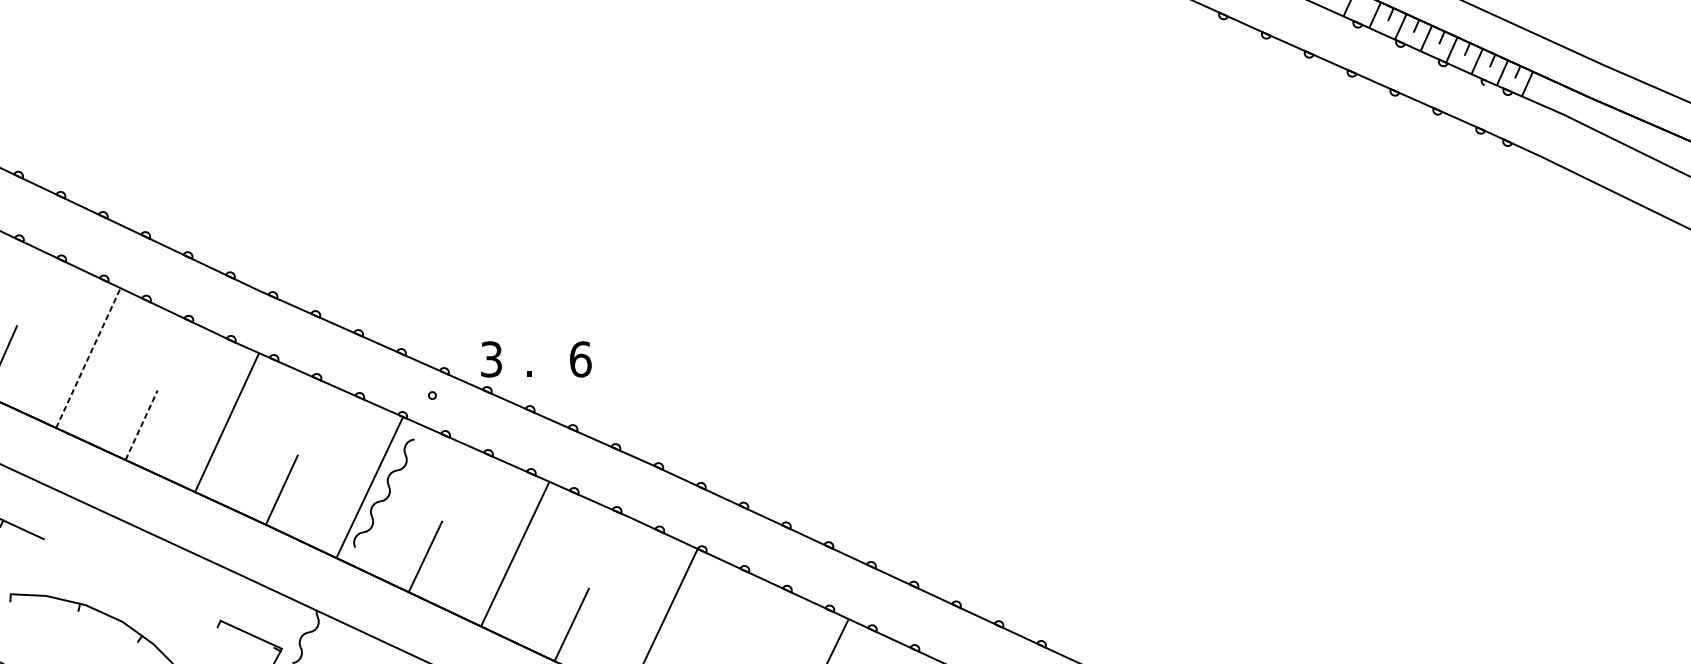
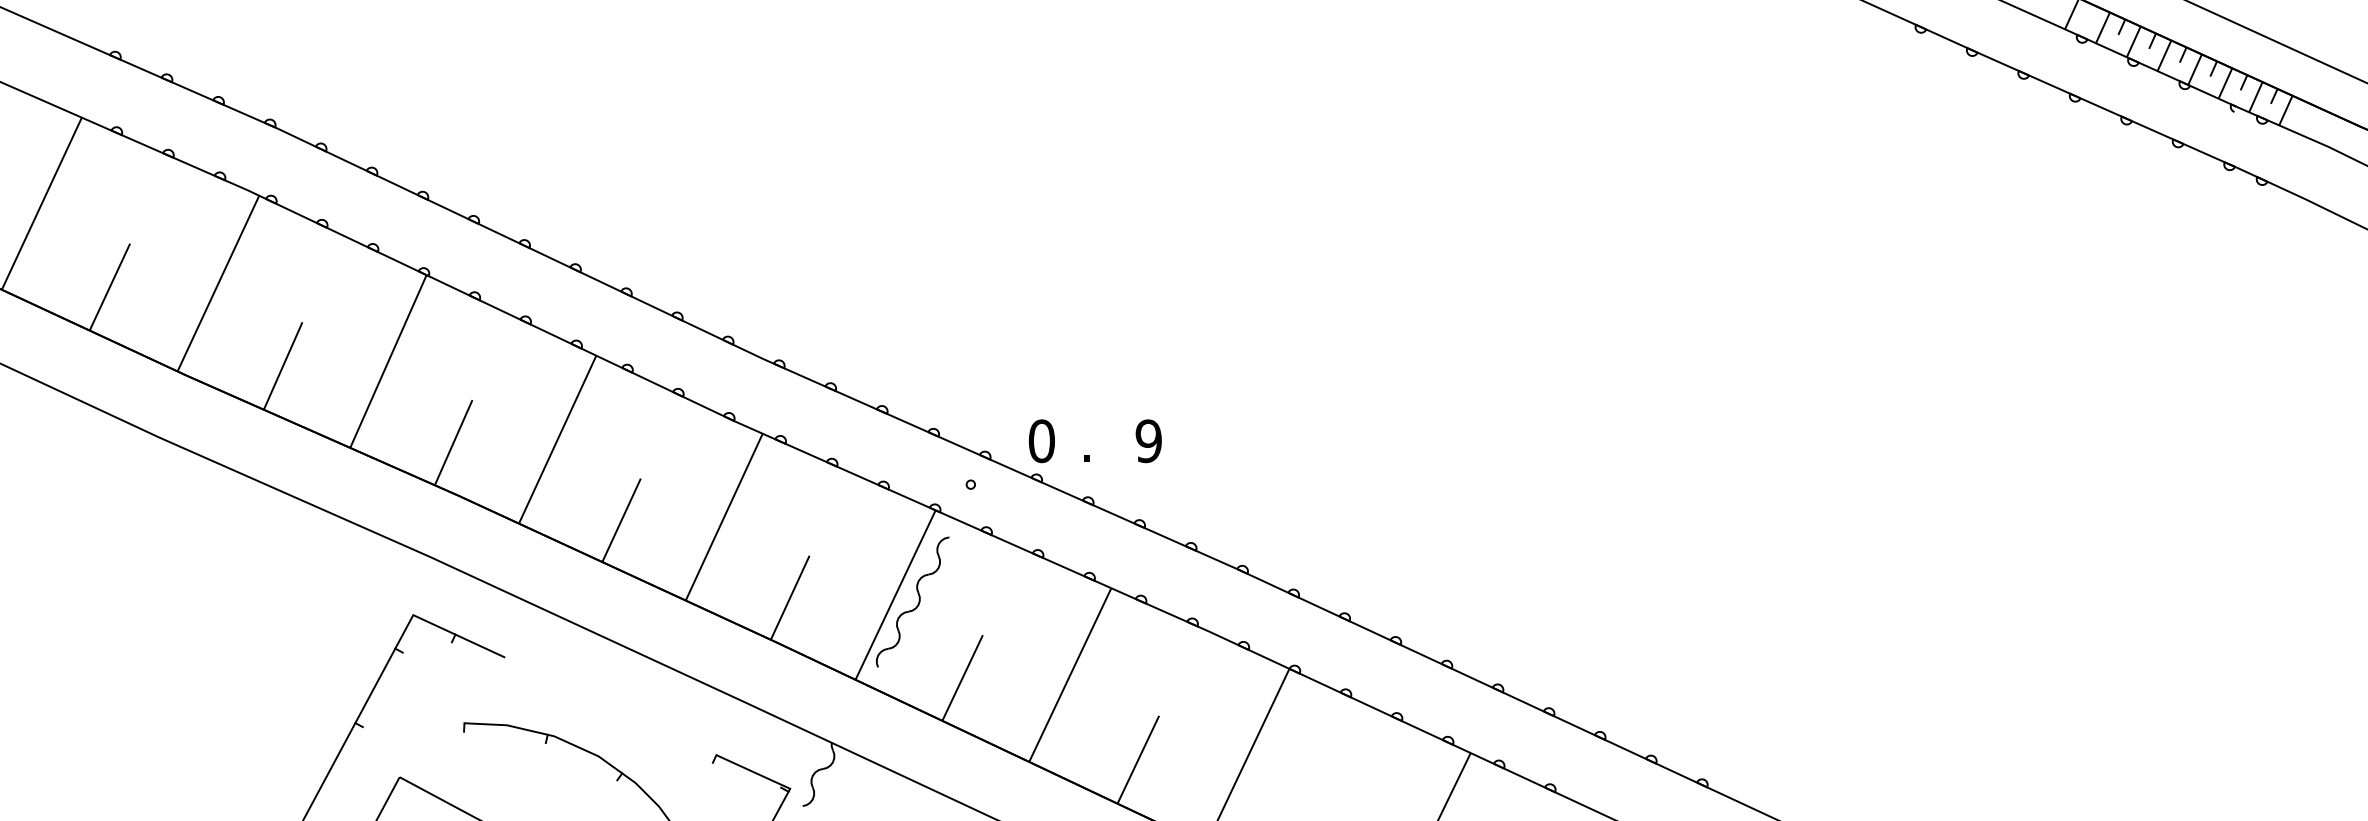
line: (88, 357) -> (557, 439), dashed -> solid
text: (491, 359) -> (1041, 441), 3 -> 0
text: (580, 359) -> (1148, 441), 6 -> 9
line: (141, 424) -> (621, 519), dashed -> solid

